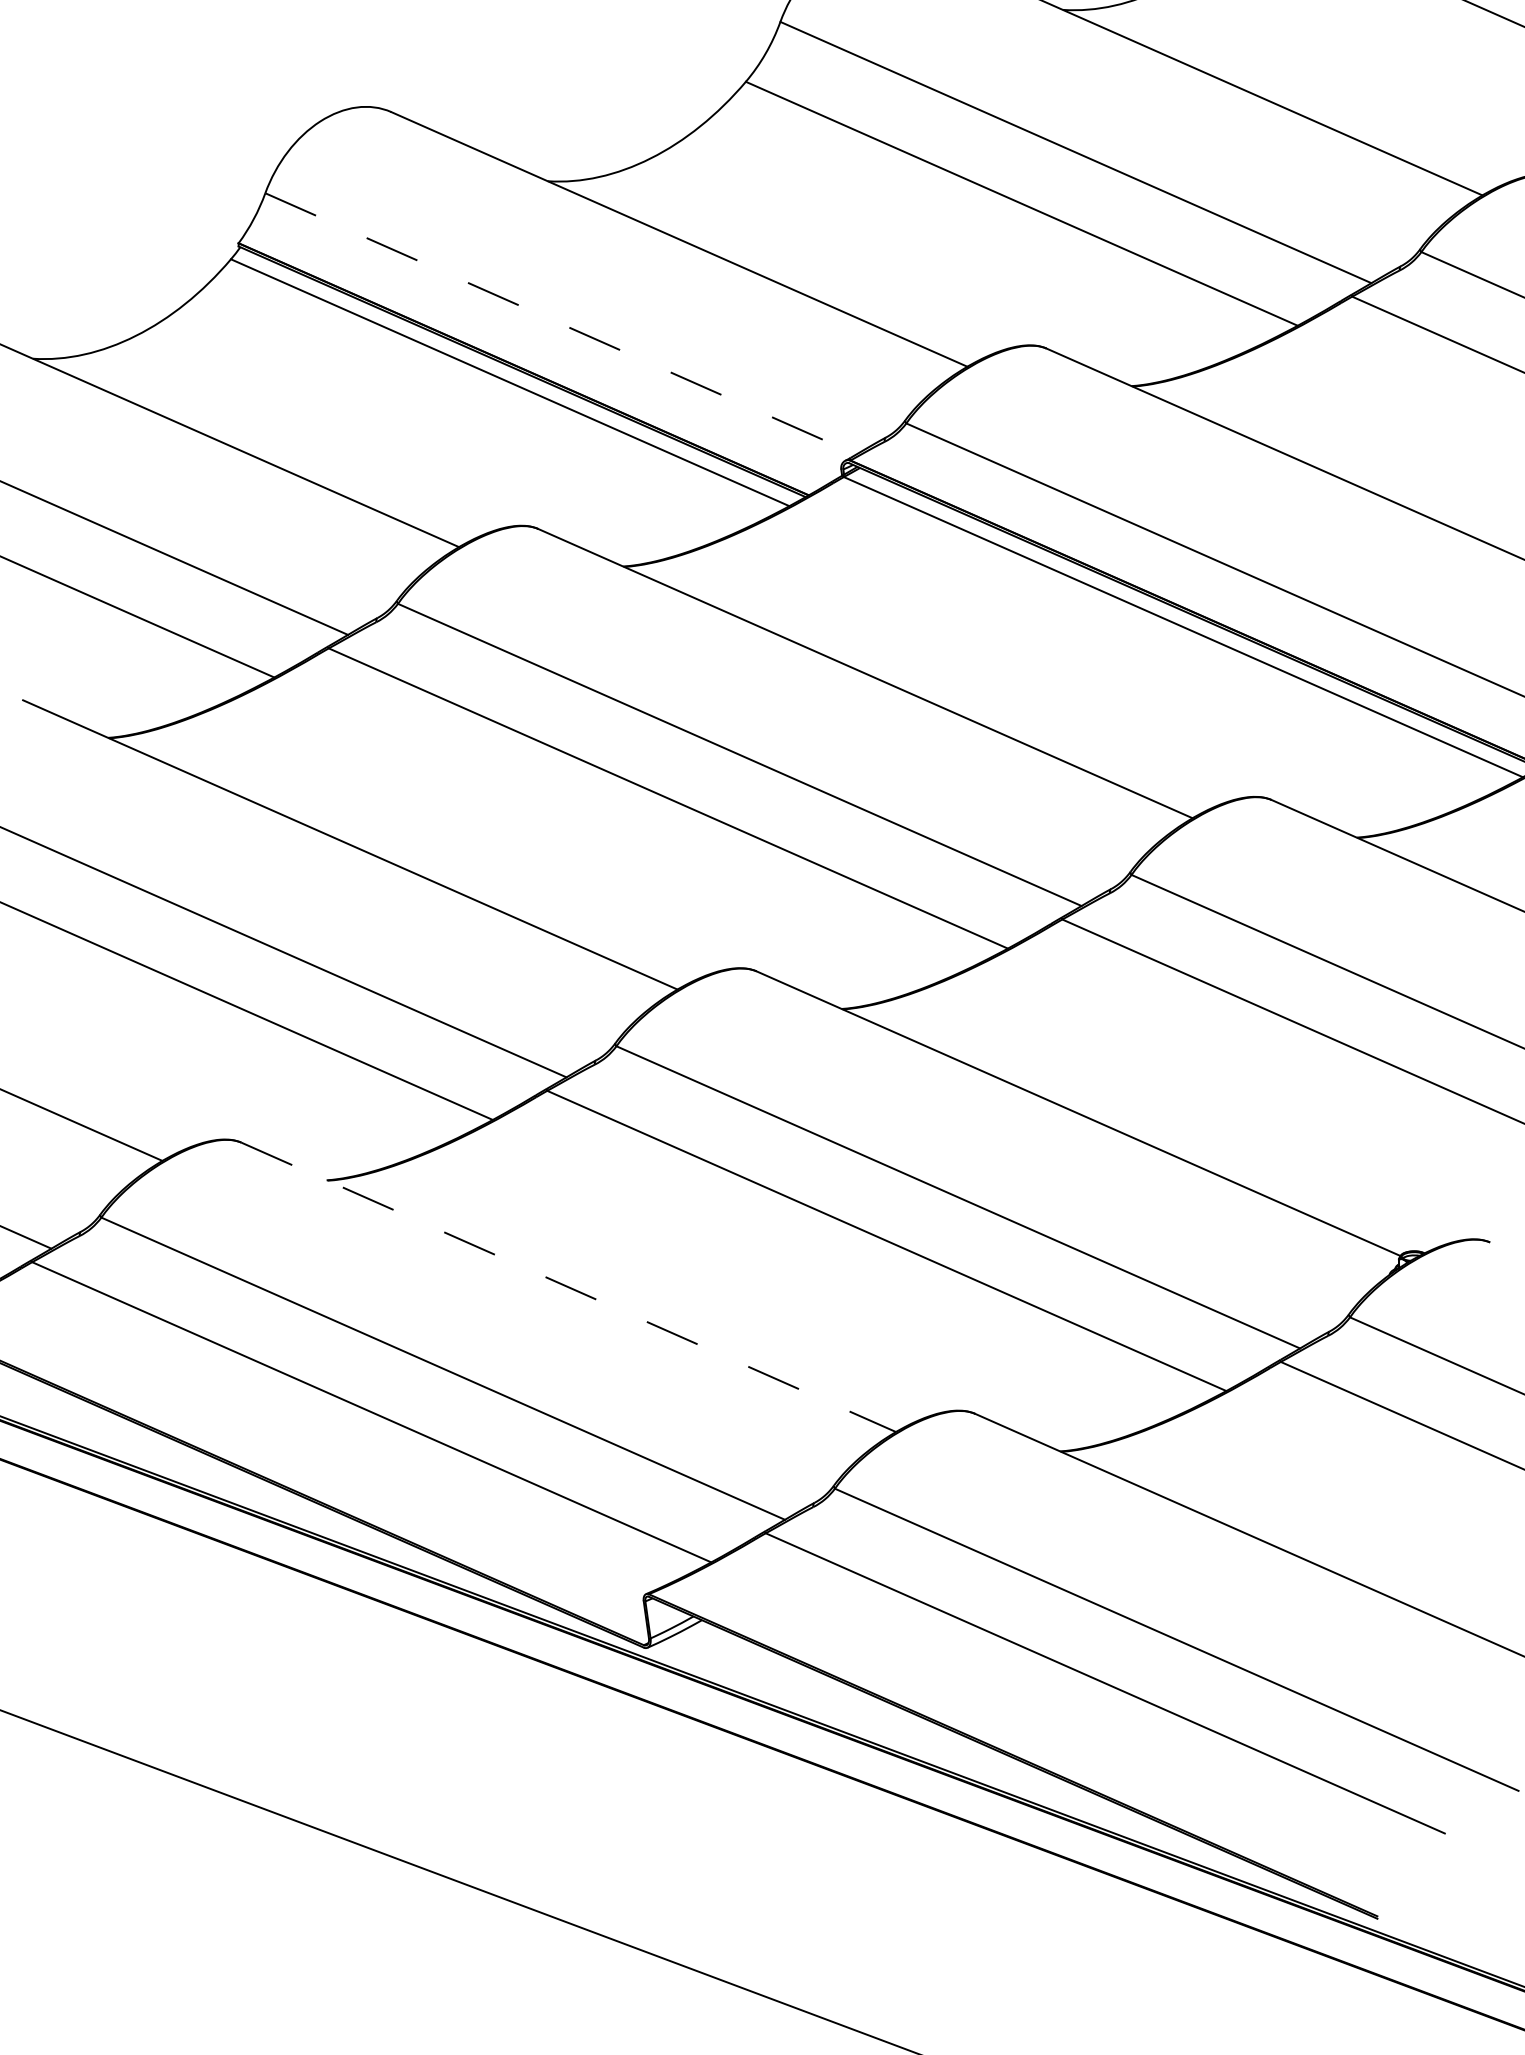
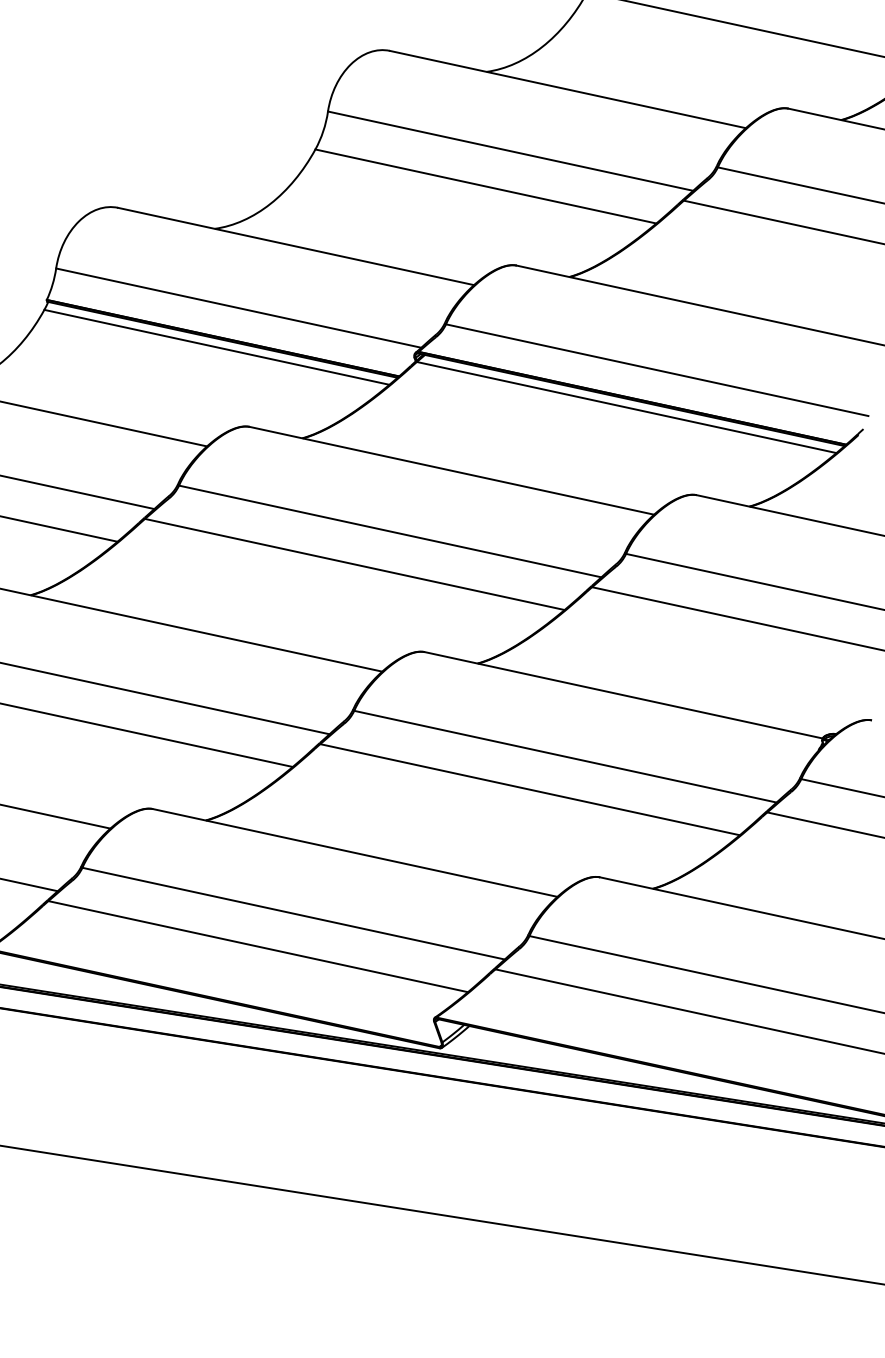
line: (560, 324) -> (238, 308), dashed -> solid
line: (569, 1286) -> (355, 852), dashed -> solid

